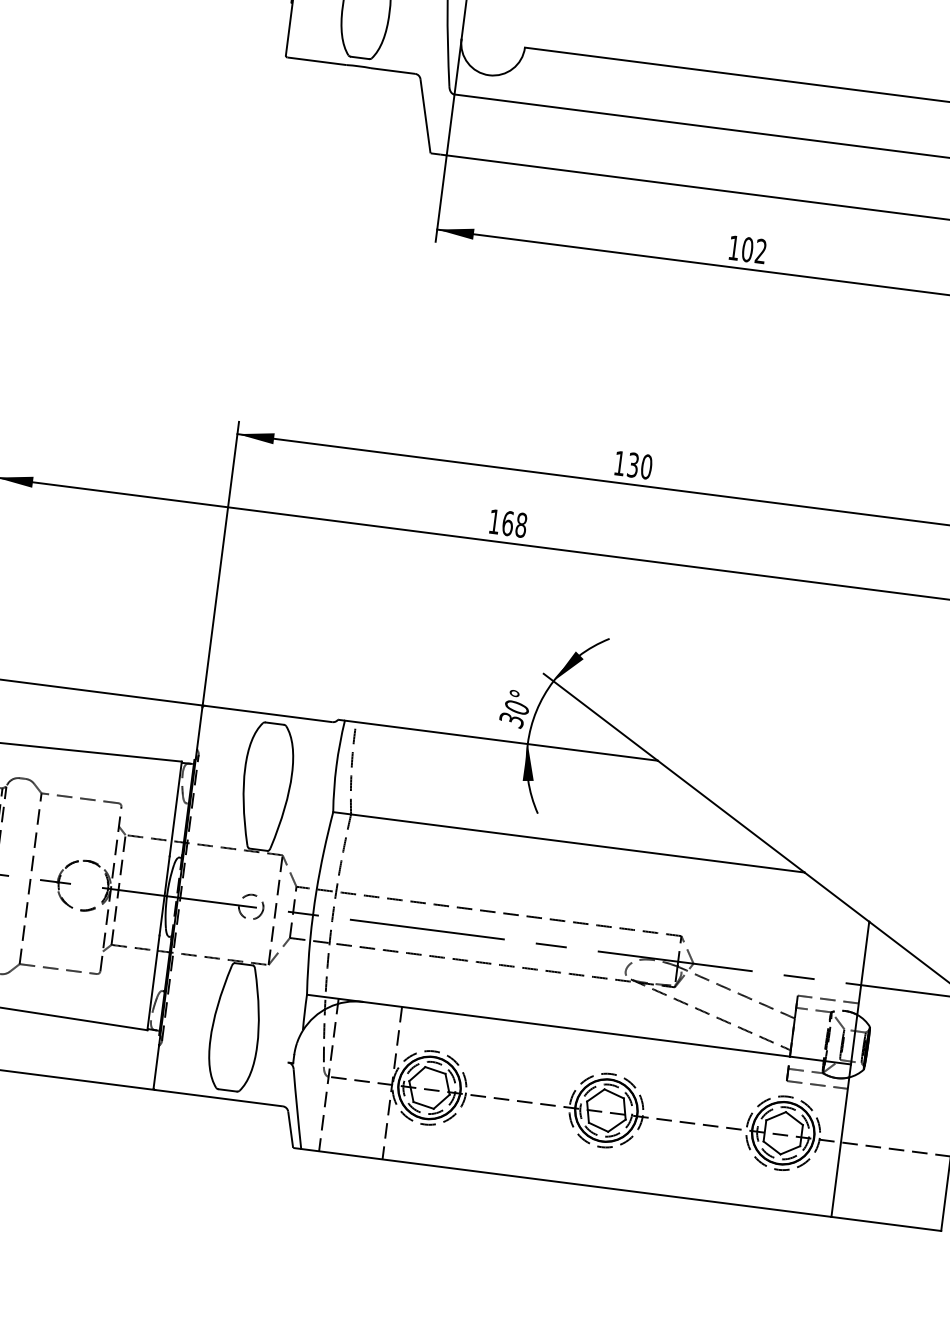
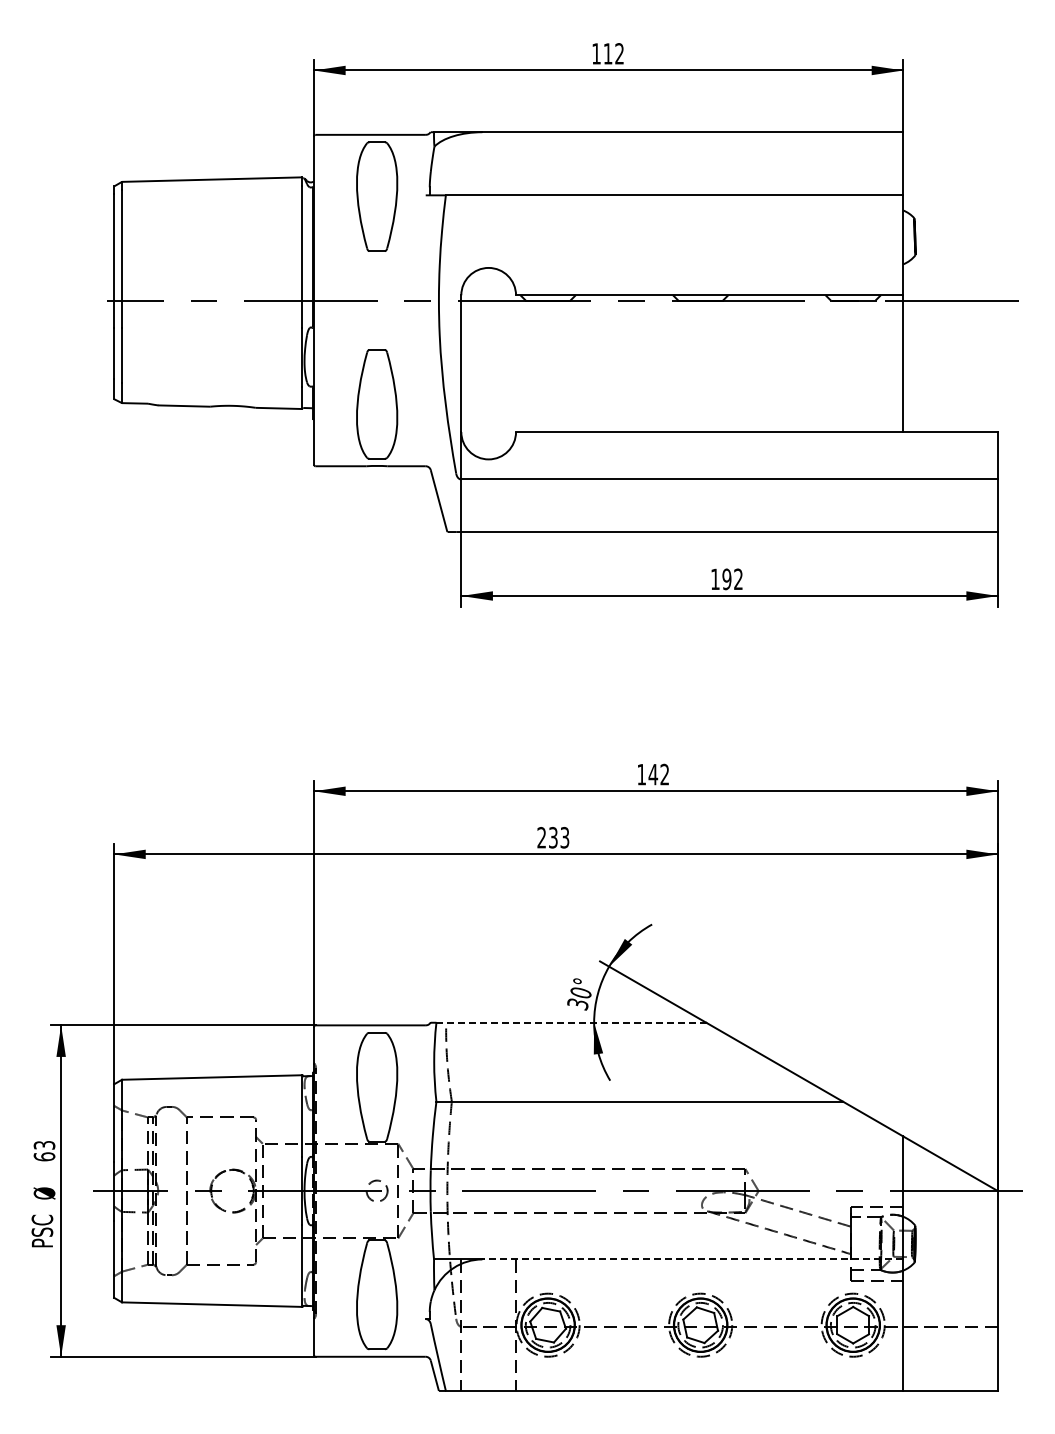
text: (747, 249) -> (726, 579), 102 -> 192
text: (639, 465) -> (658, 774), 130 -> 142
text: (508, 523) -> (553, 837), 168 -> 233
line: (501, 740) -> (571, 1022), solid -> dashed
line: (606, 1033) -> (692, 1259), solid -> dashed

